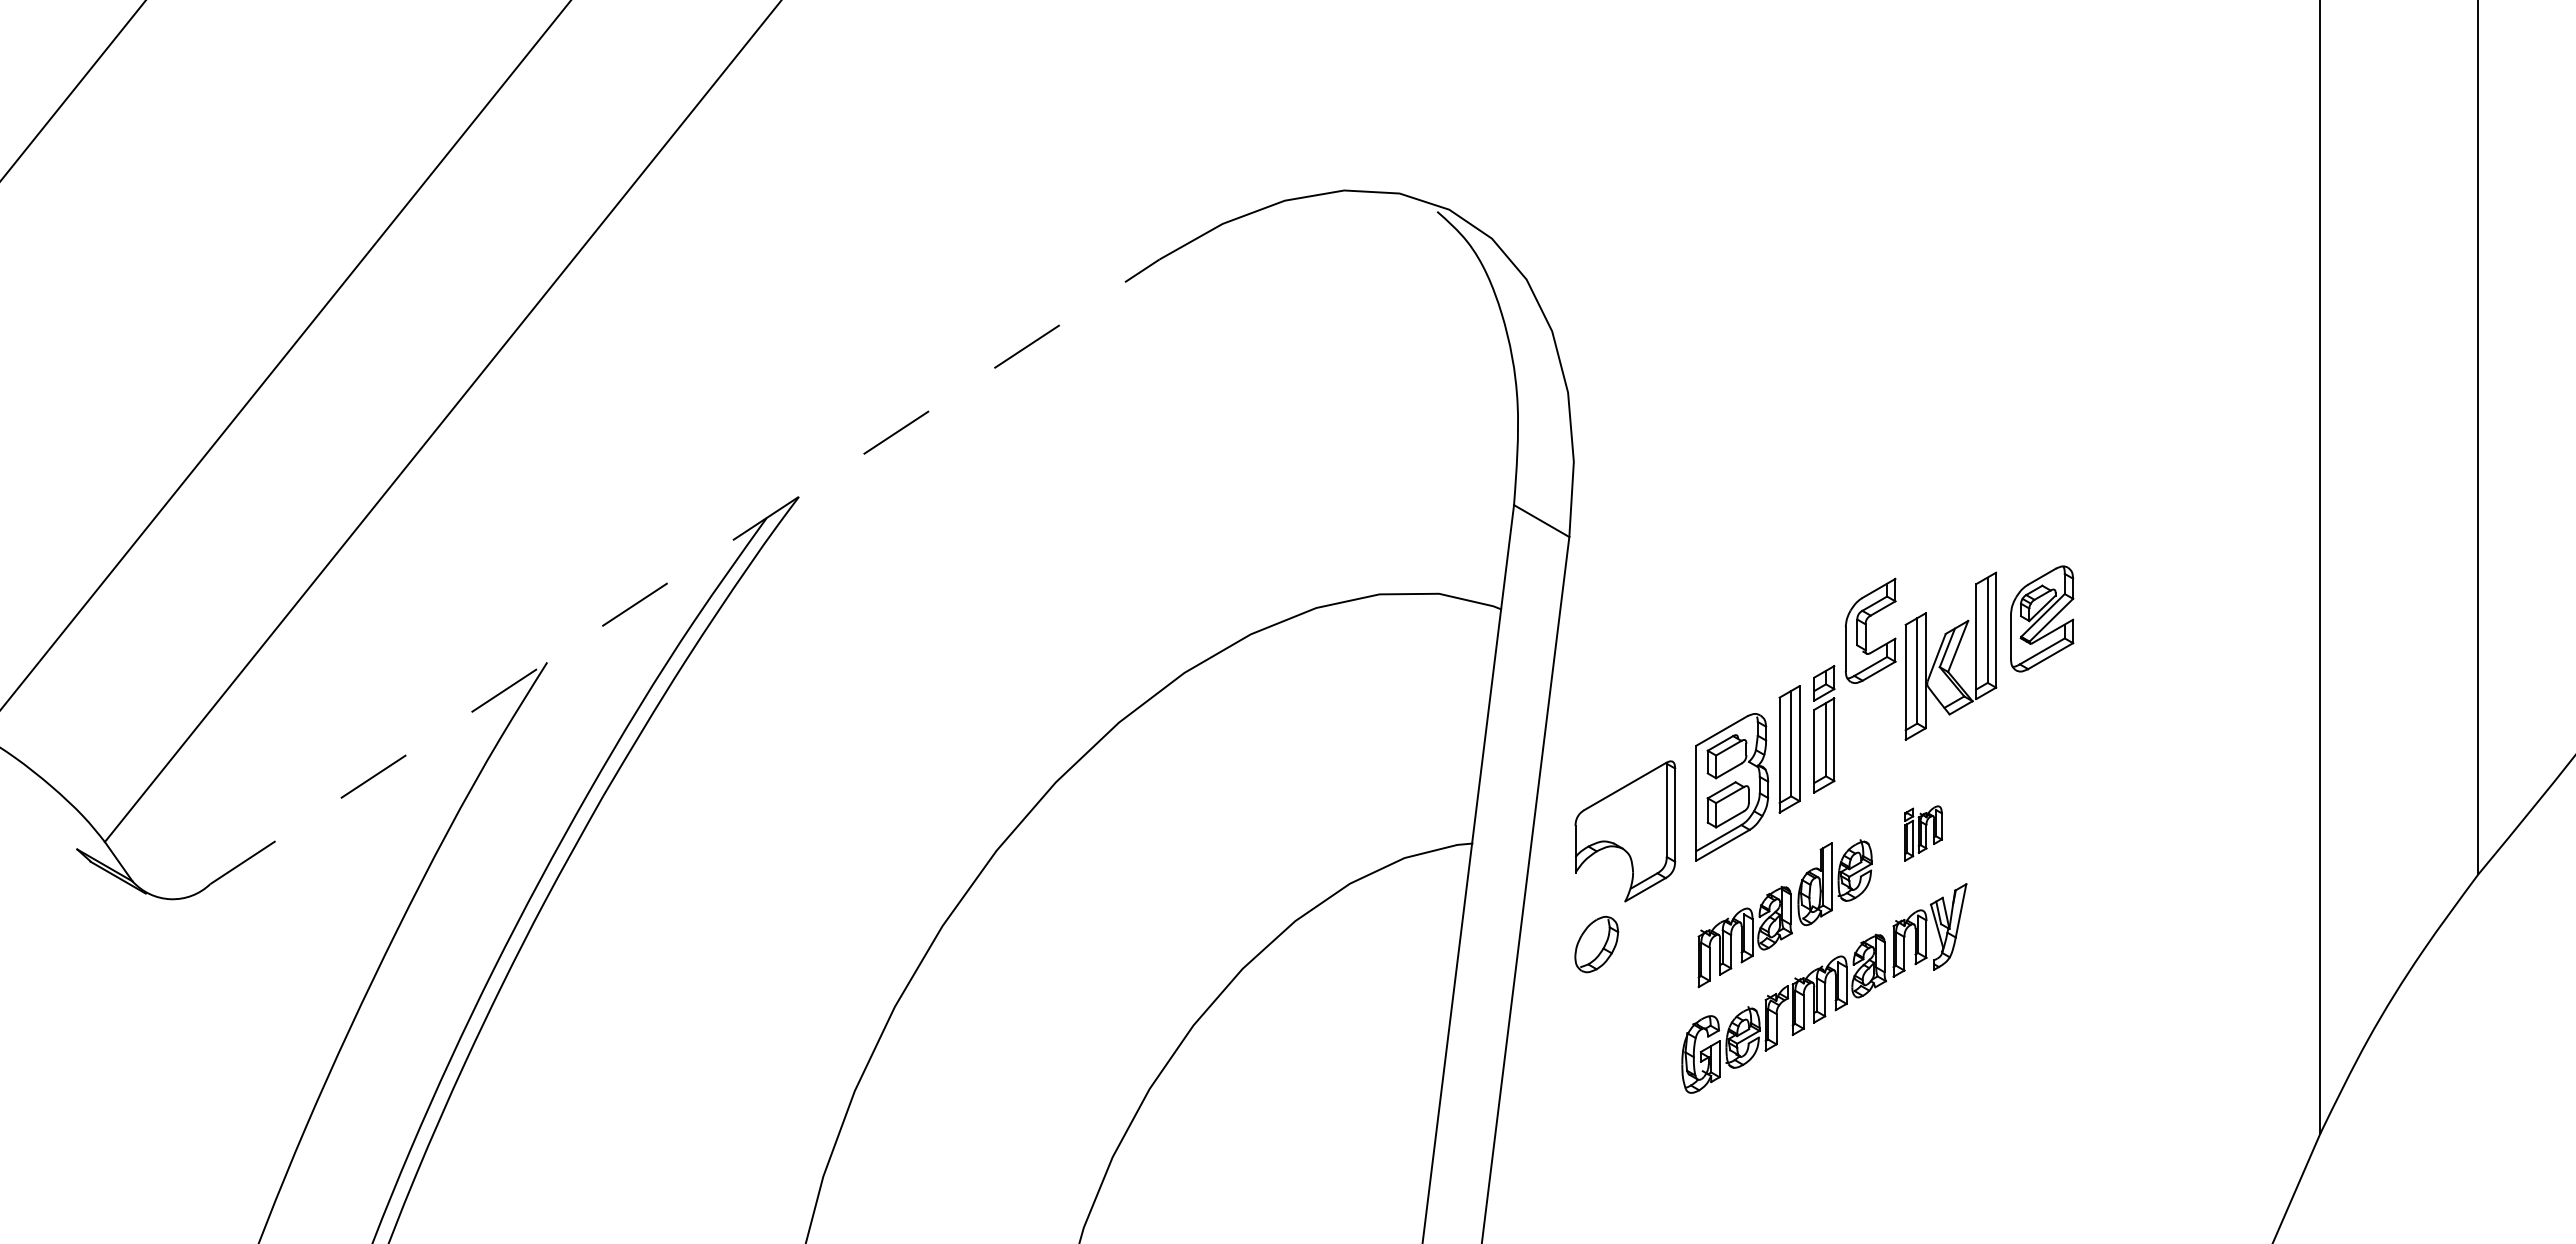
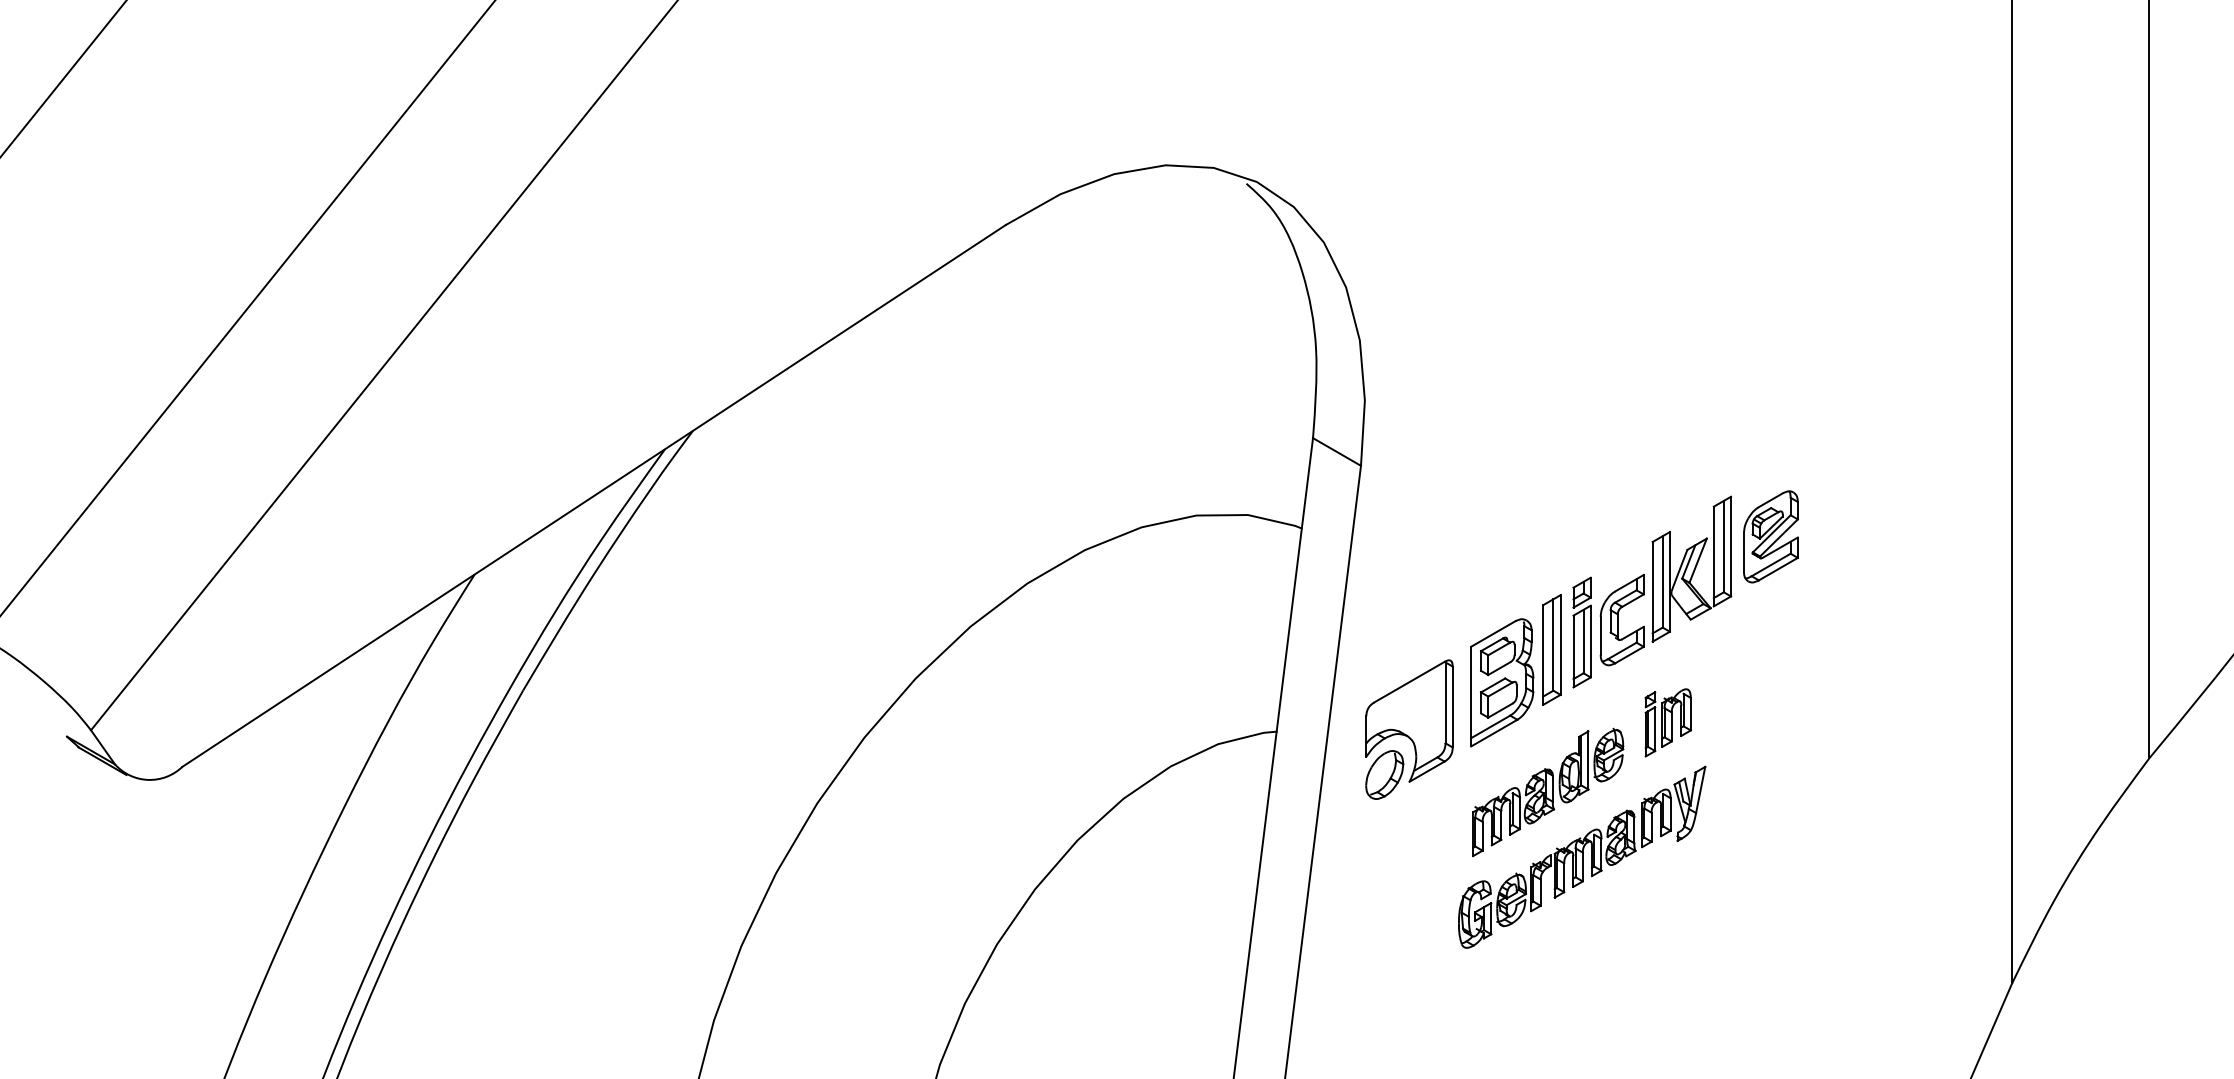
line: (685, 571) -> (594, 495), dashed -> solid
part: (1870, 630) -> (1622, 619), moved
part: (1923, 833) -> (1668, 722), size x1.43
part: (1596, 944) -> (1384, 774), moved

